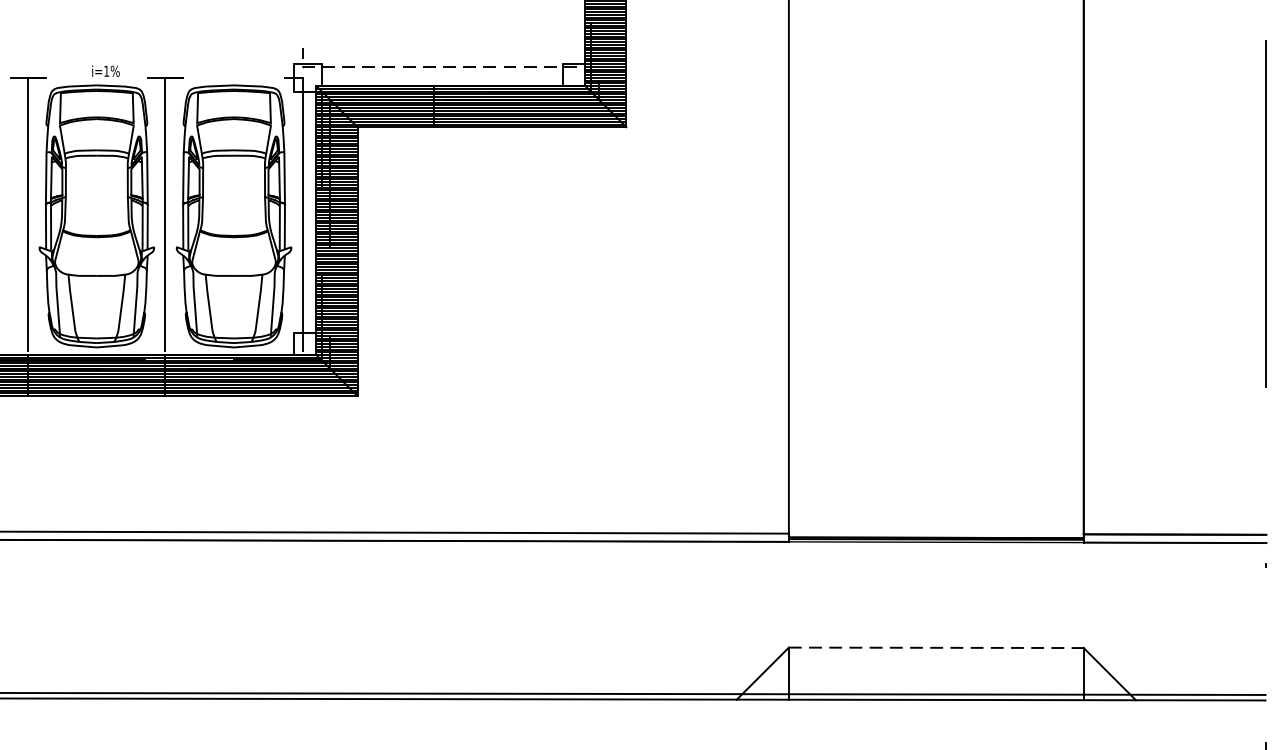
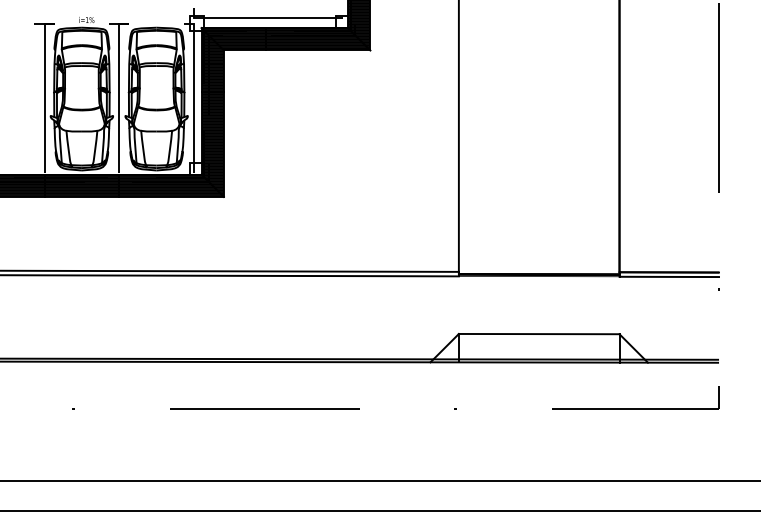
line: (426, 66) -> (261, 17), dashed -> solid
line: (936, 648) -> (539, 334), dashed -> solid

